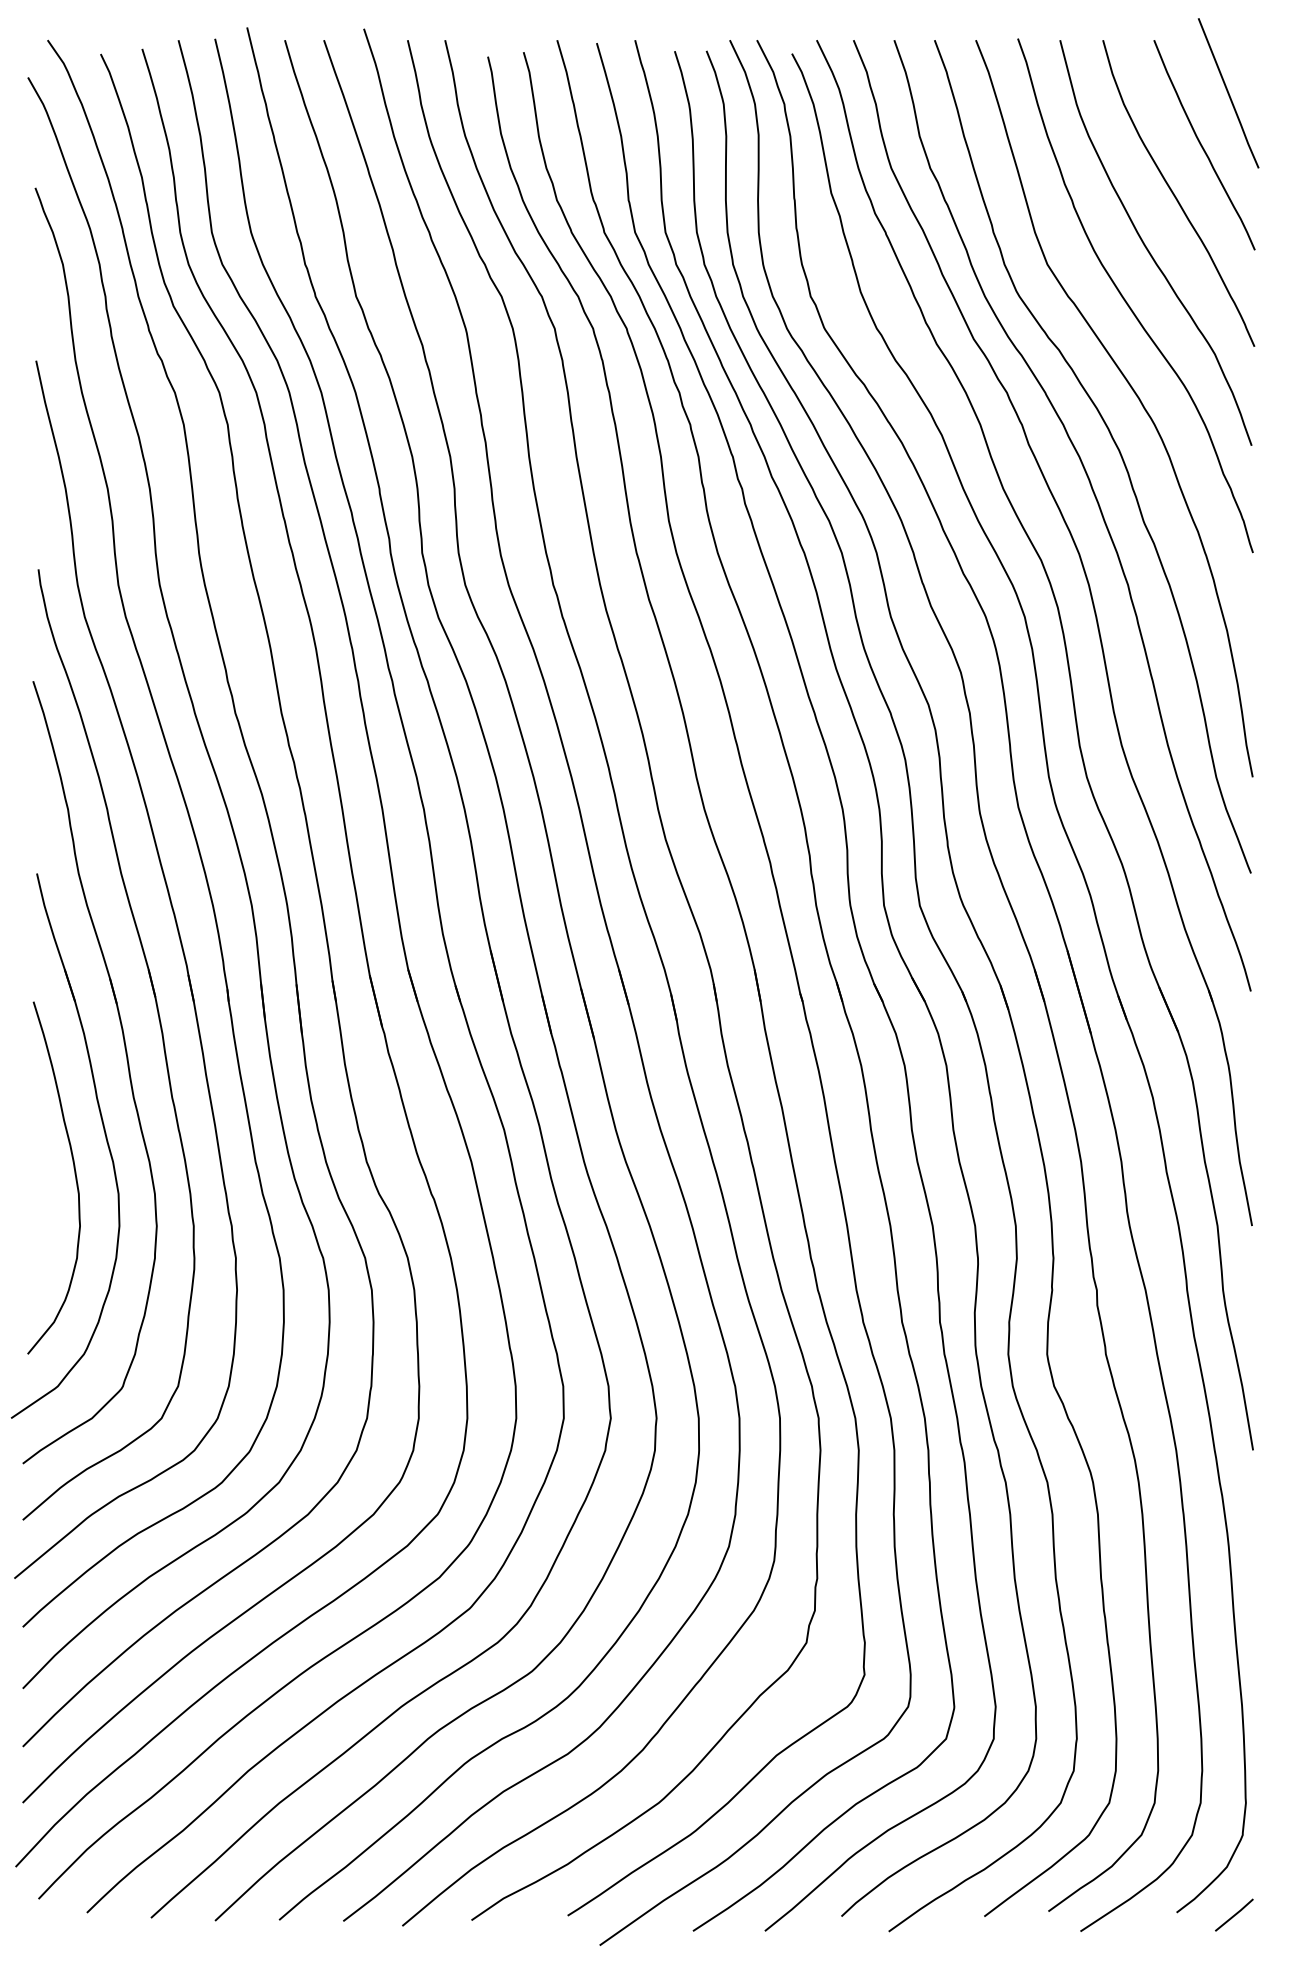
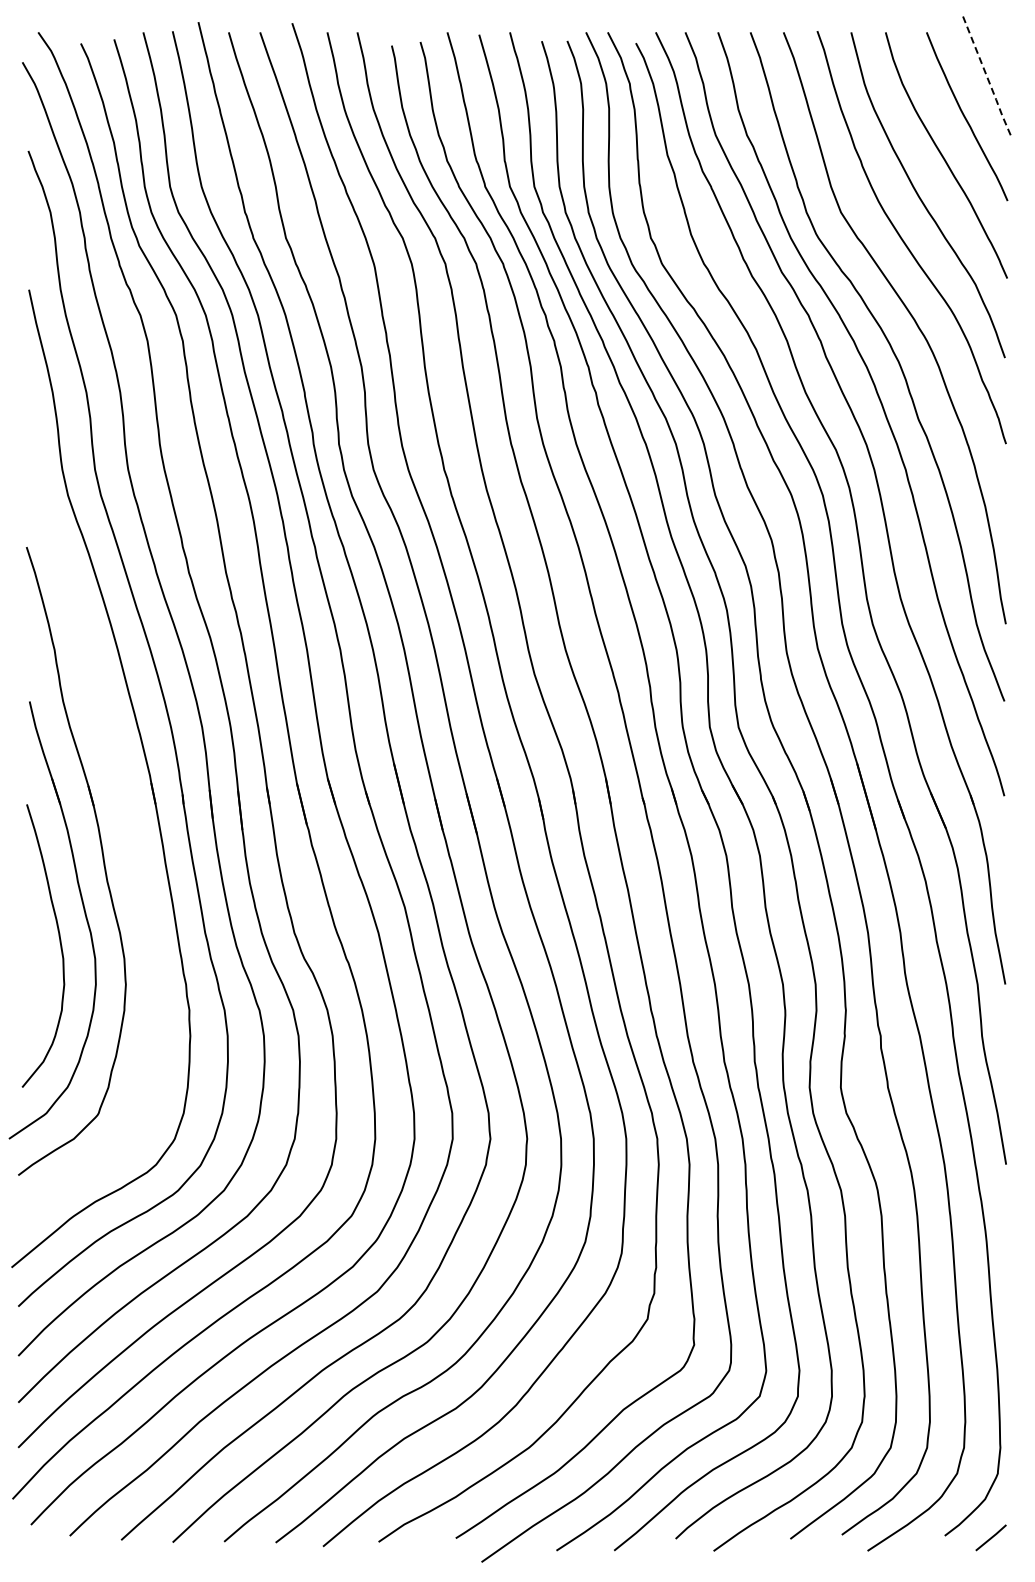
line: (1228, 93) -> (986, 75), solid -> dashed
part: (161, 1036) -> (129, 832), removed

